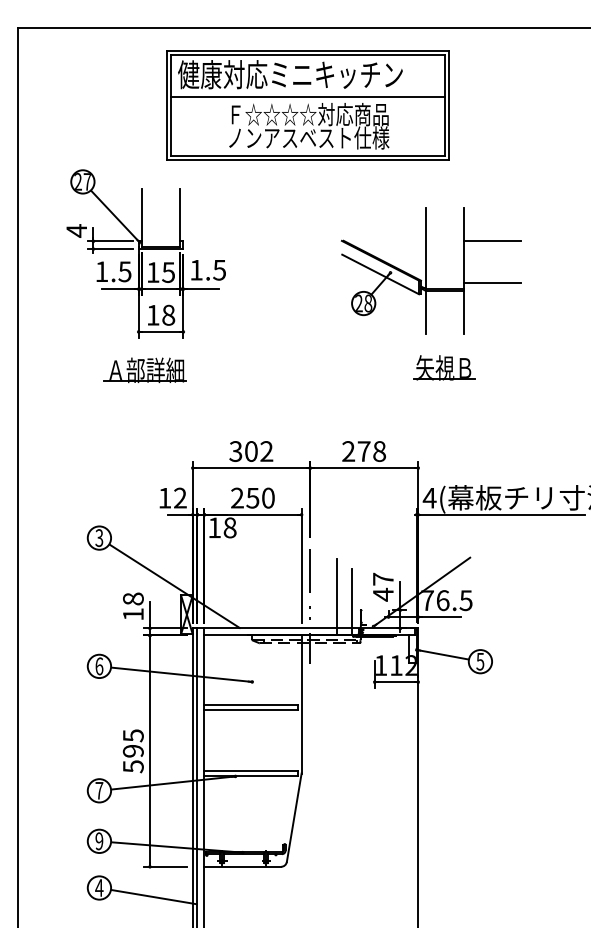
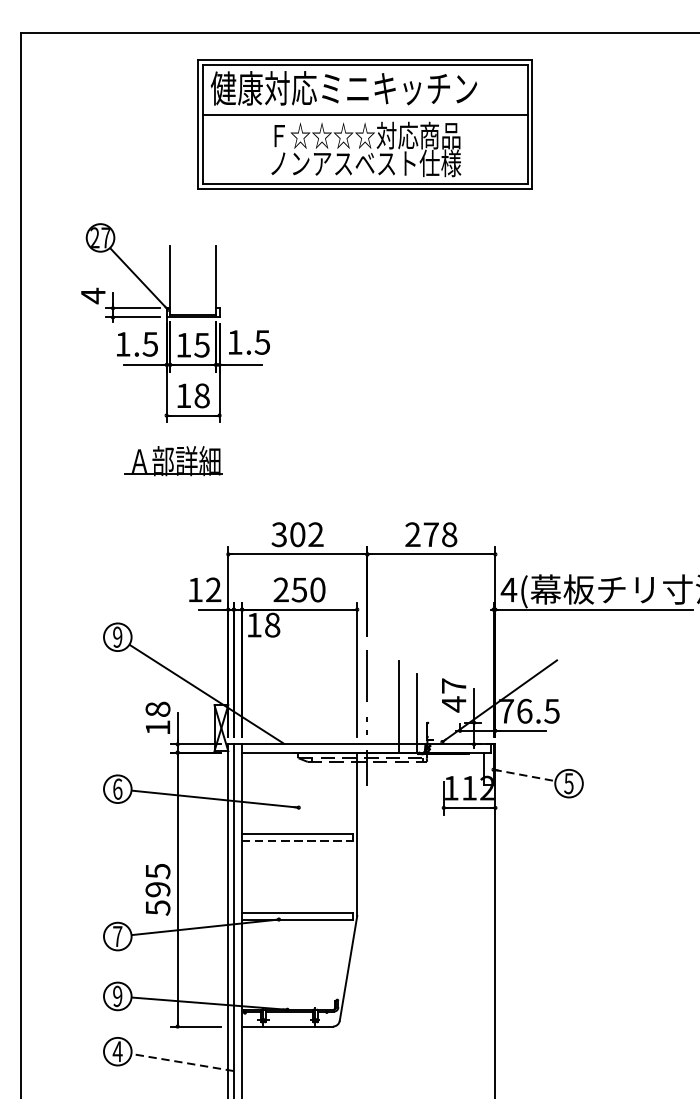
part: (145, 276) -> (174, 349), moved
part: (430, 293) -> (509, 347), removed
text: (99, 537) -> (117, 636), 3 -> 9
line: (442, 654) -> (524, 775), solid -> dashed
line: (251, 710) -> (297, 841), solid -> dashed
line: (154, 897) -> (182, 1062), solid -> dashed

